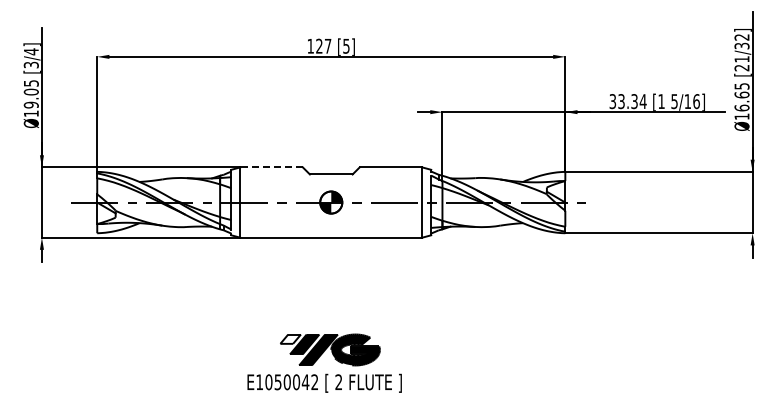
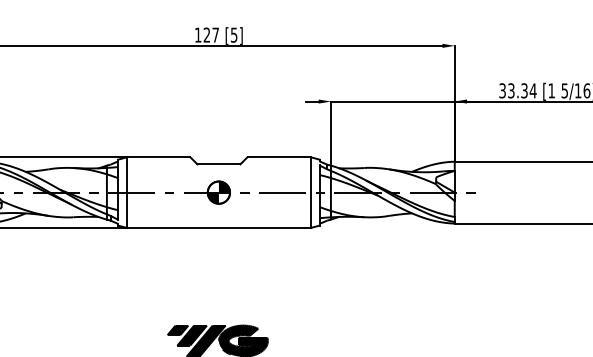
line: (271, 167) -> (158, 157), dashed -> solid
fill: (290, 338) -> (177, 329), added

